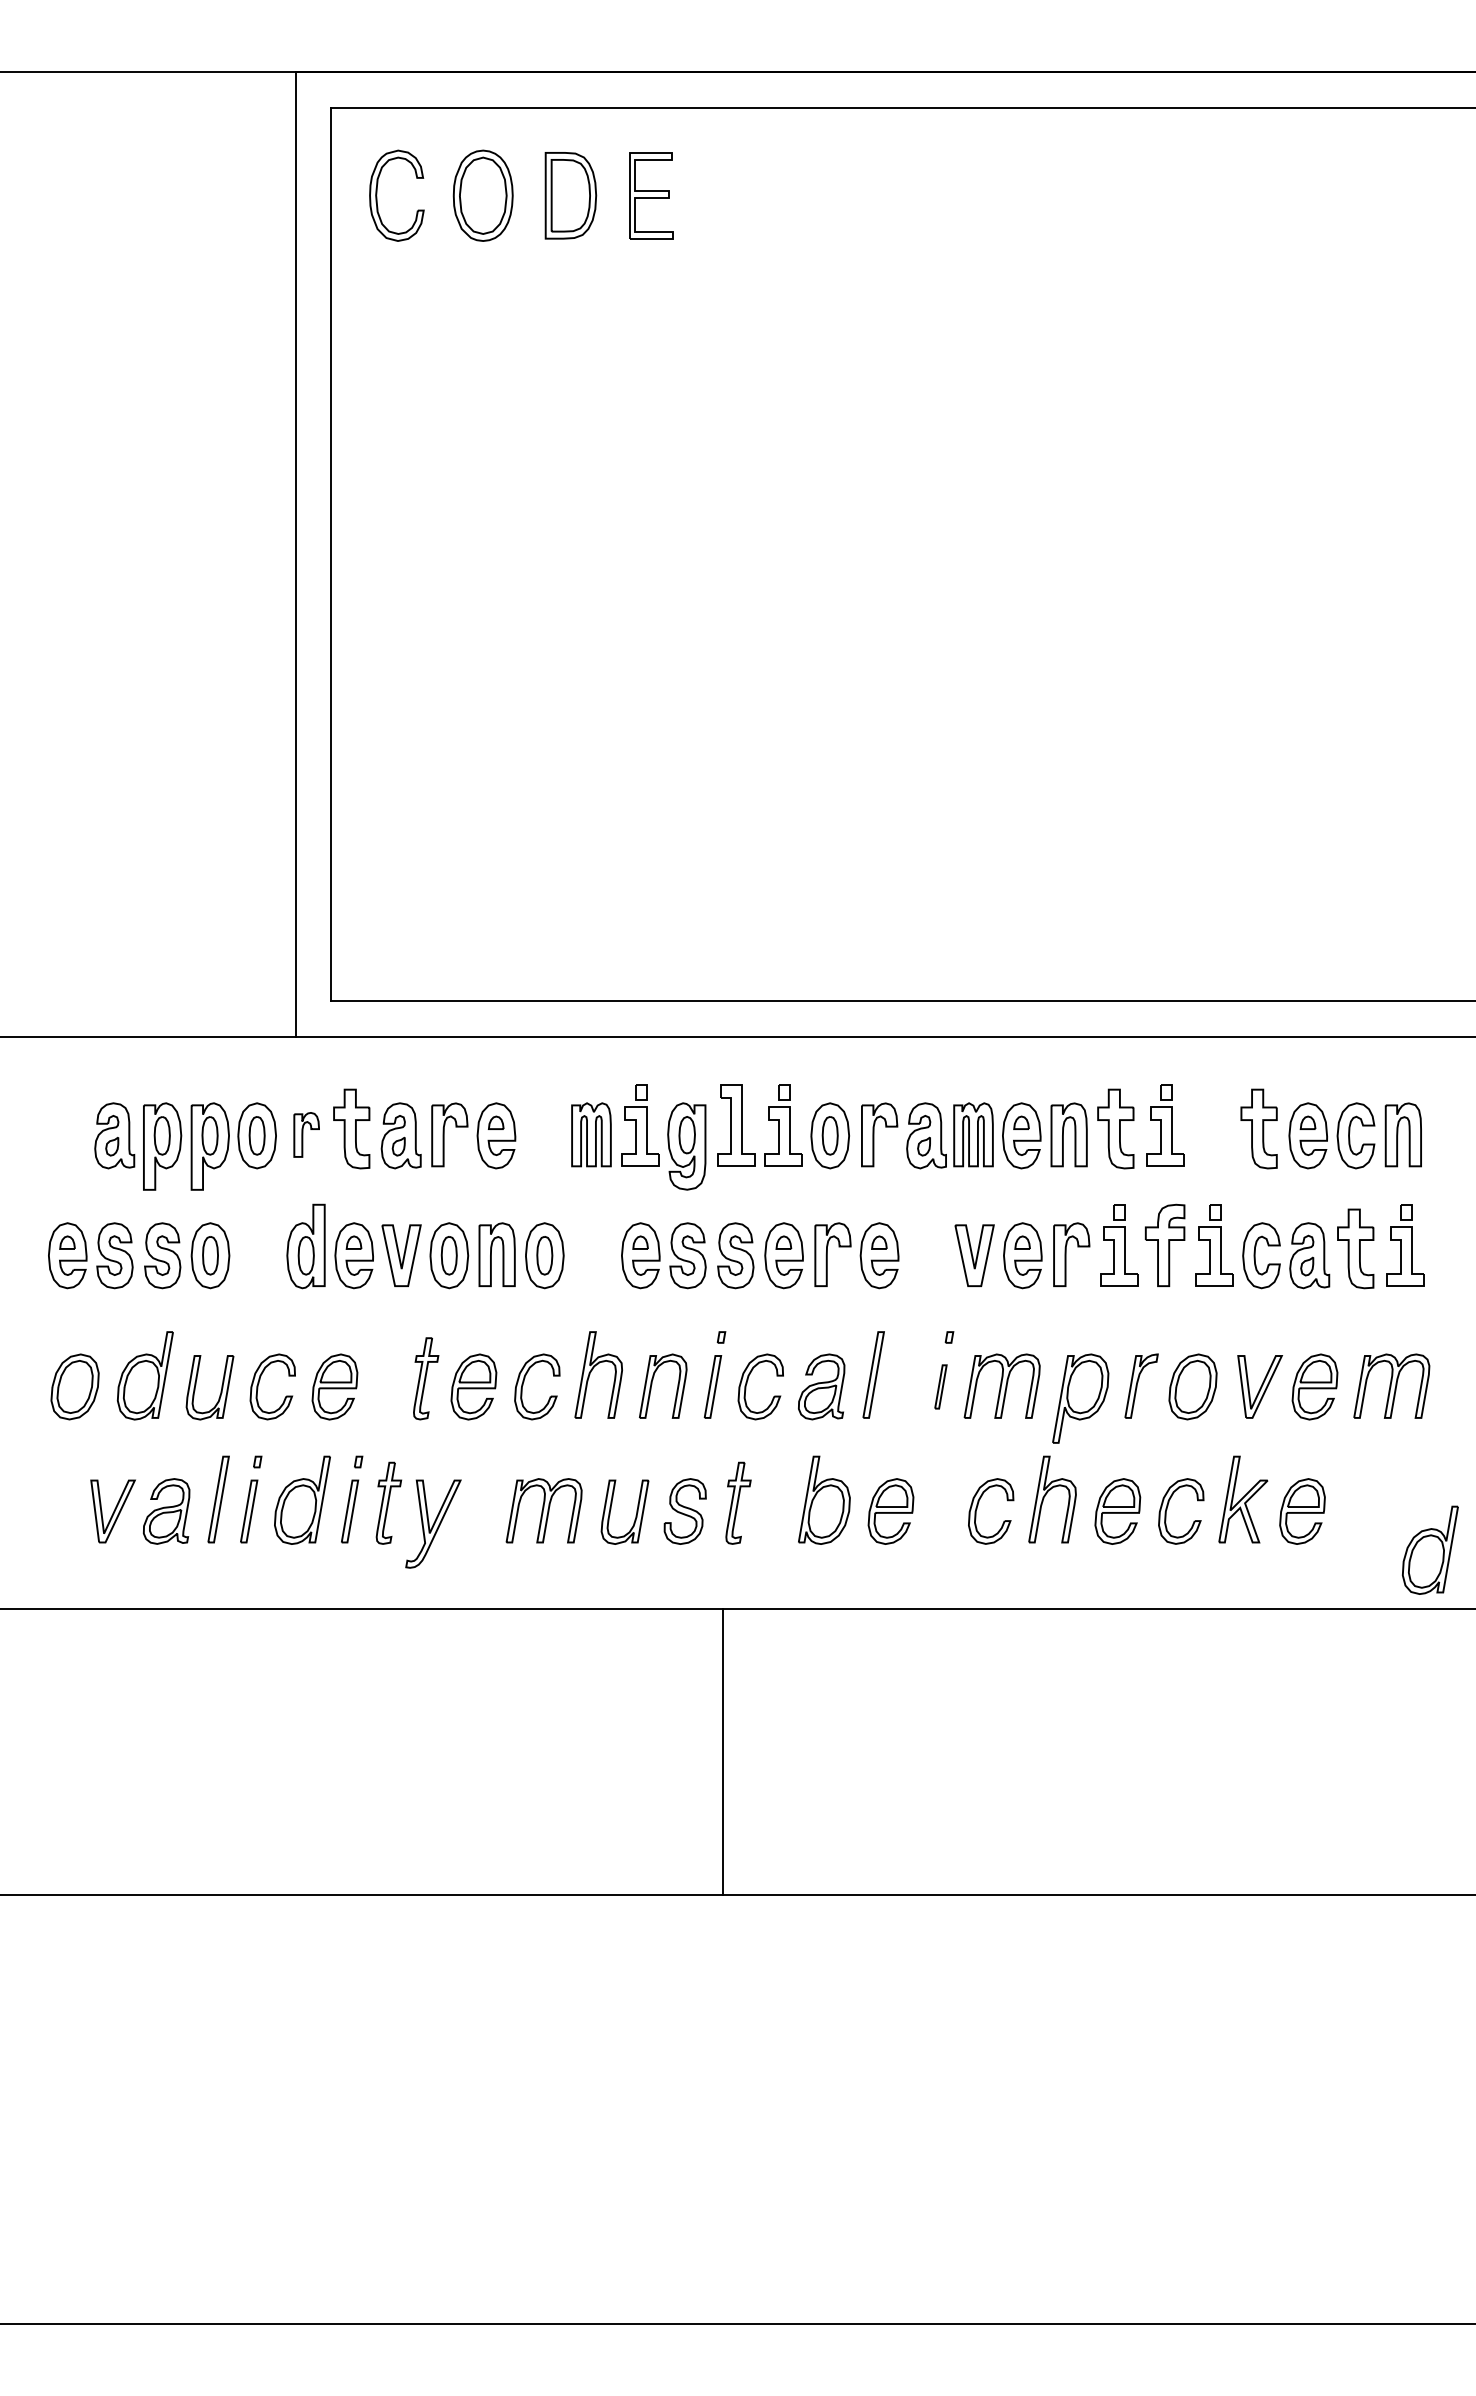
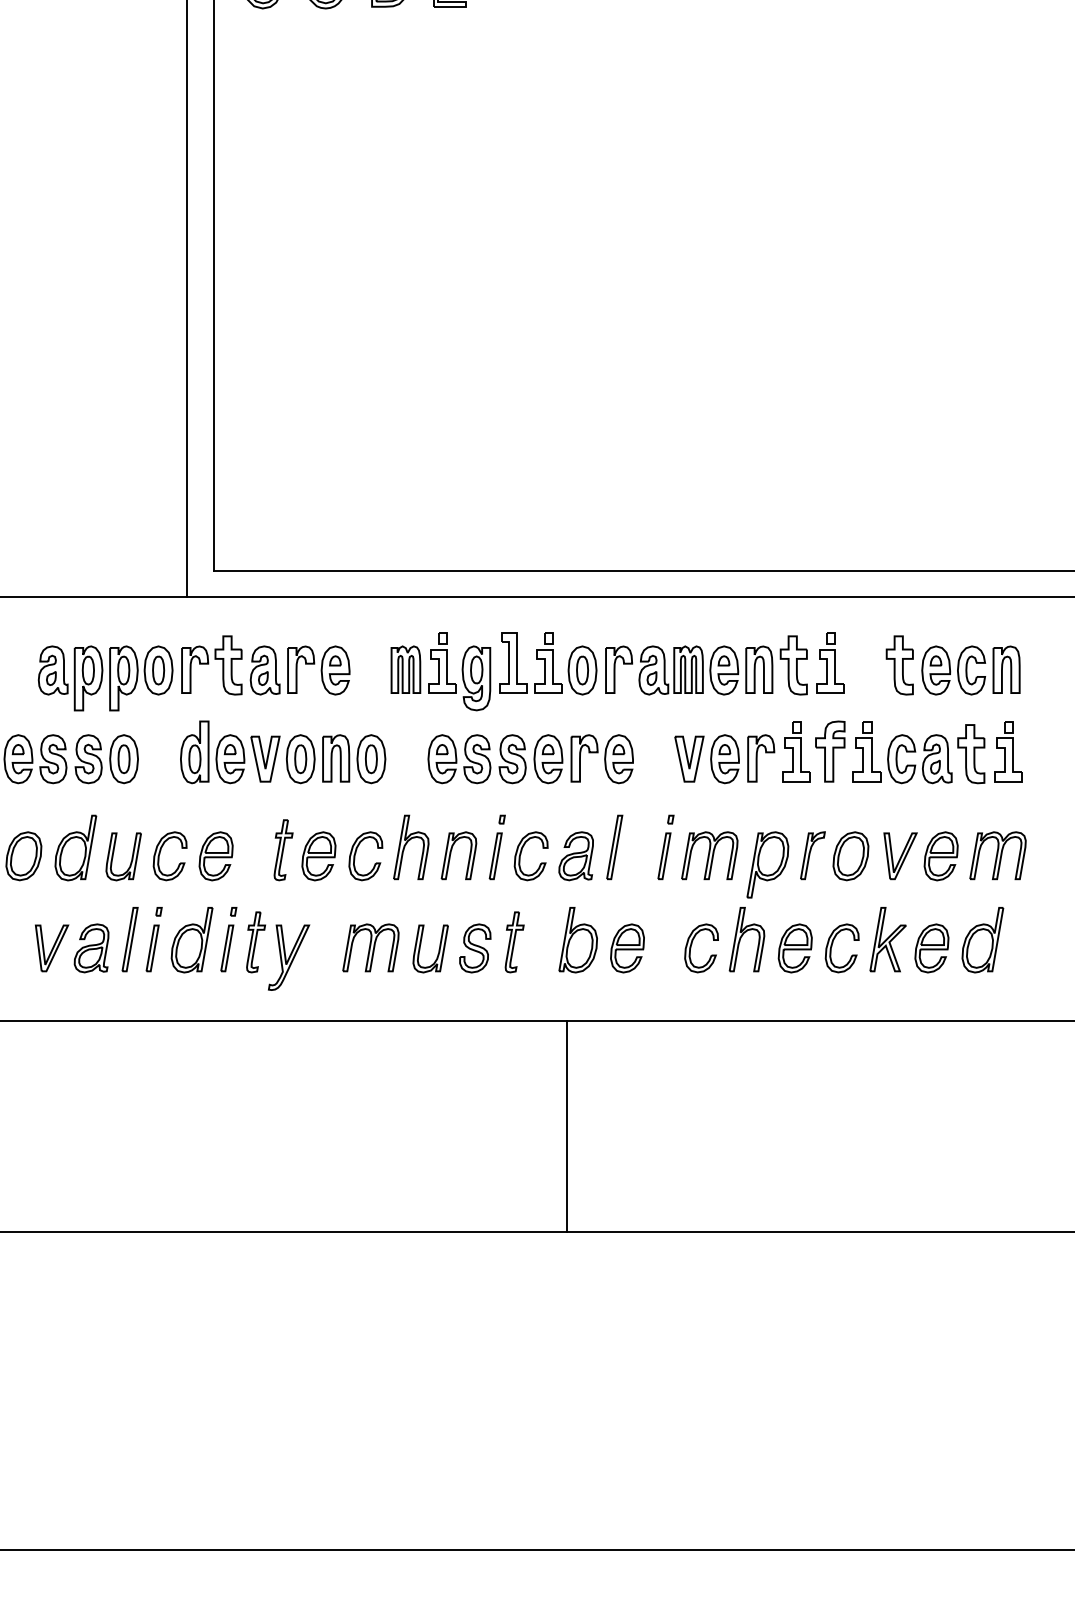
part: (306, 1134) -> (195, 669), size x1.43
part: (940, 1386) -> (664, 855), size x1.43
part: (1430, 1549) -> (982, 939), moved
line: (722, 1752) -> (567, 1126), moved

